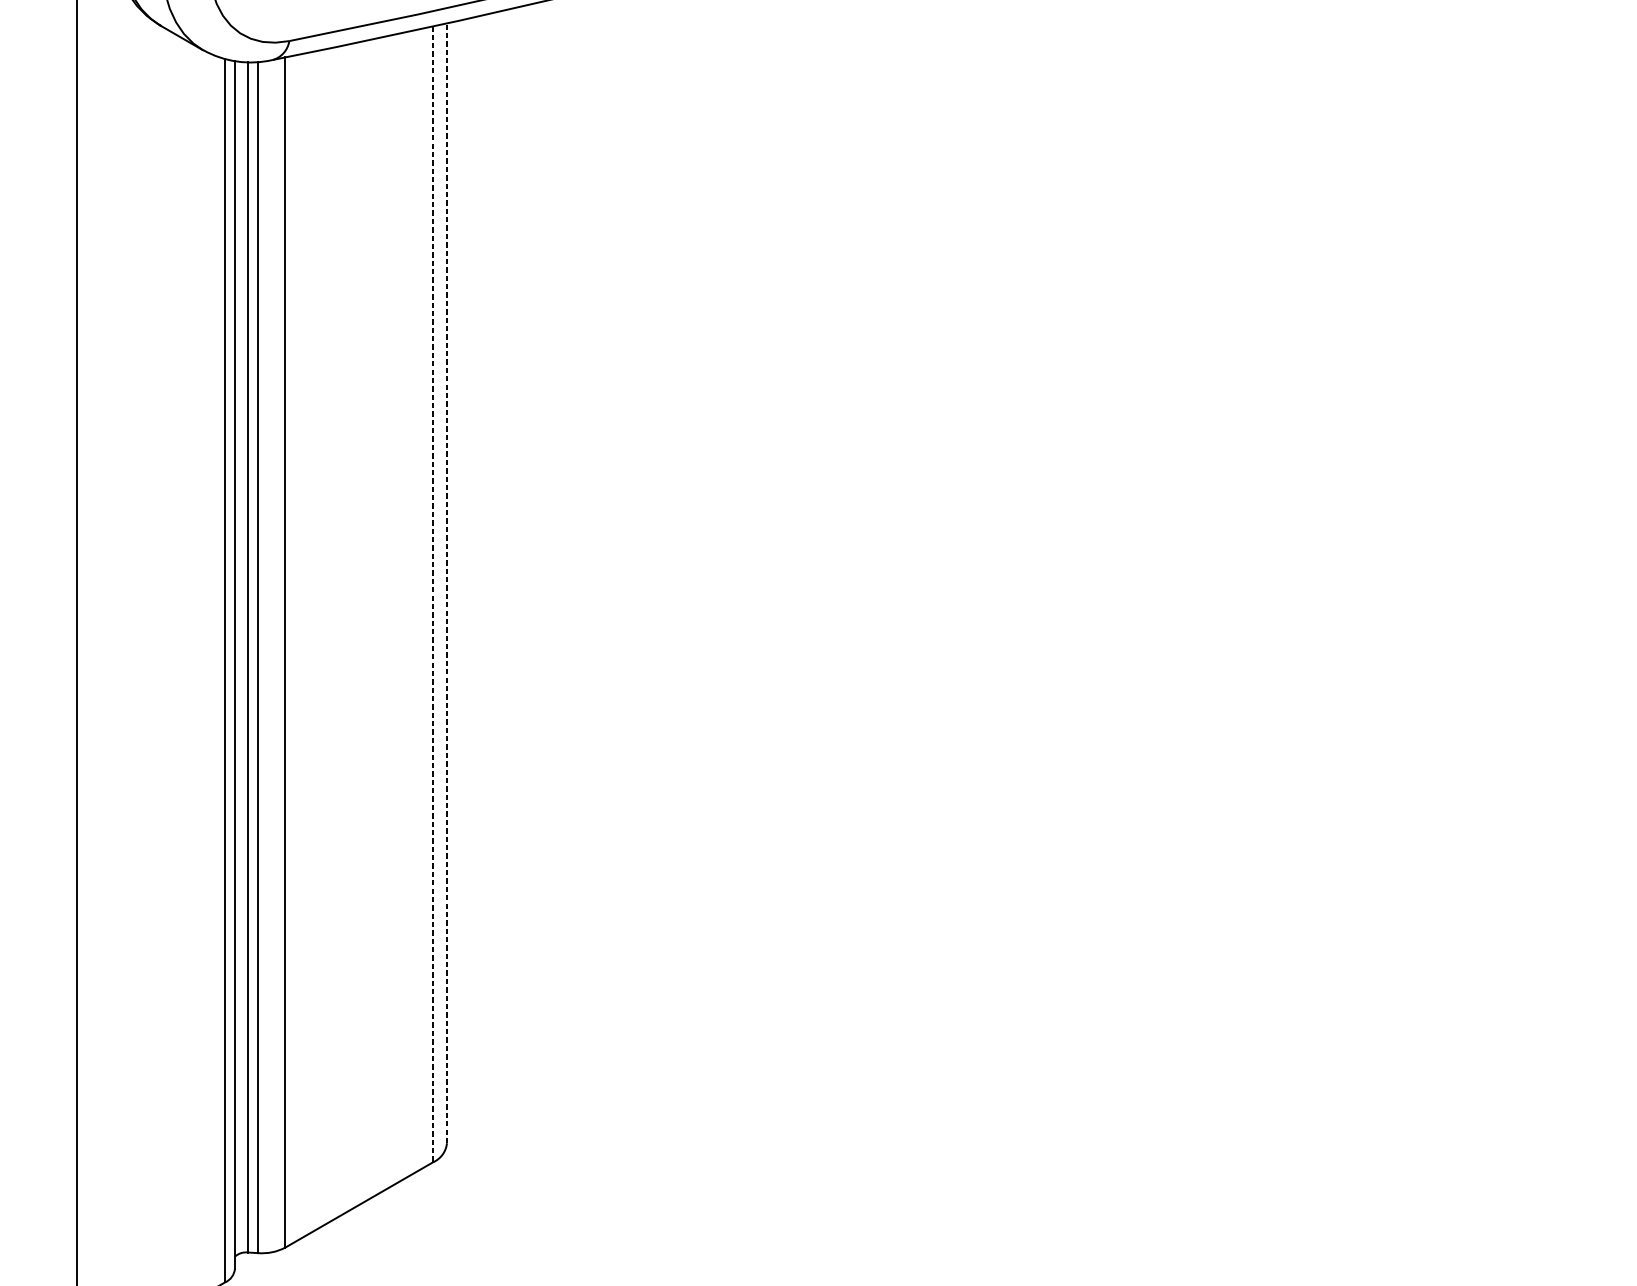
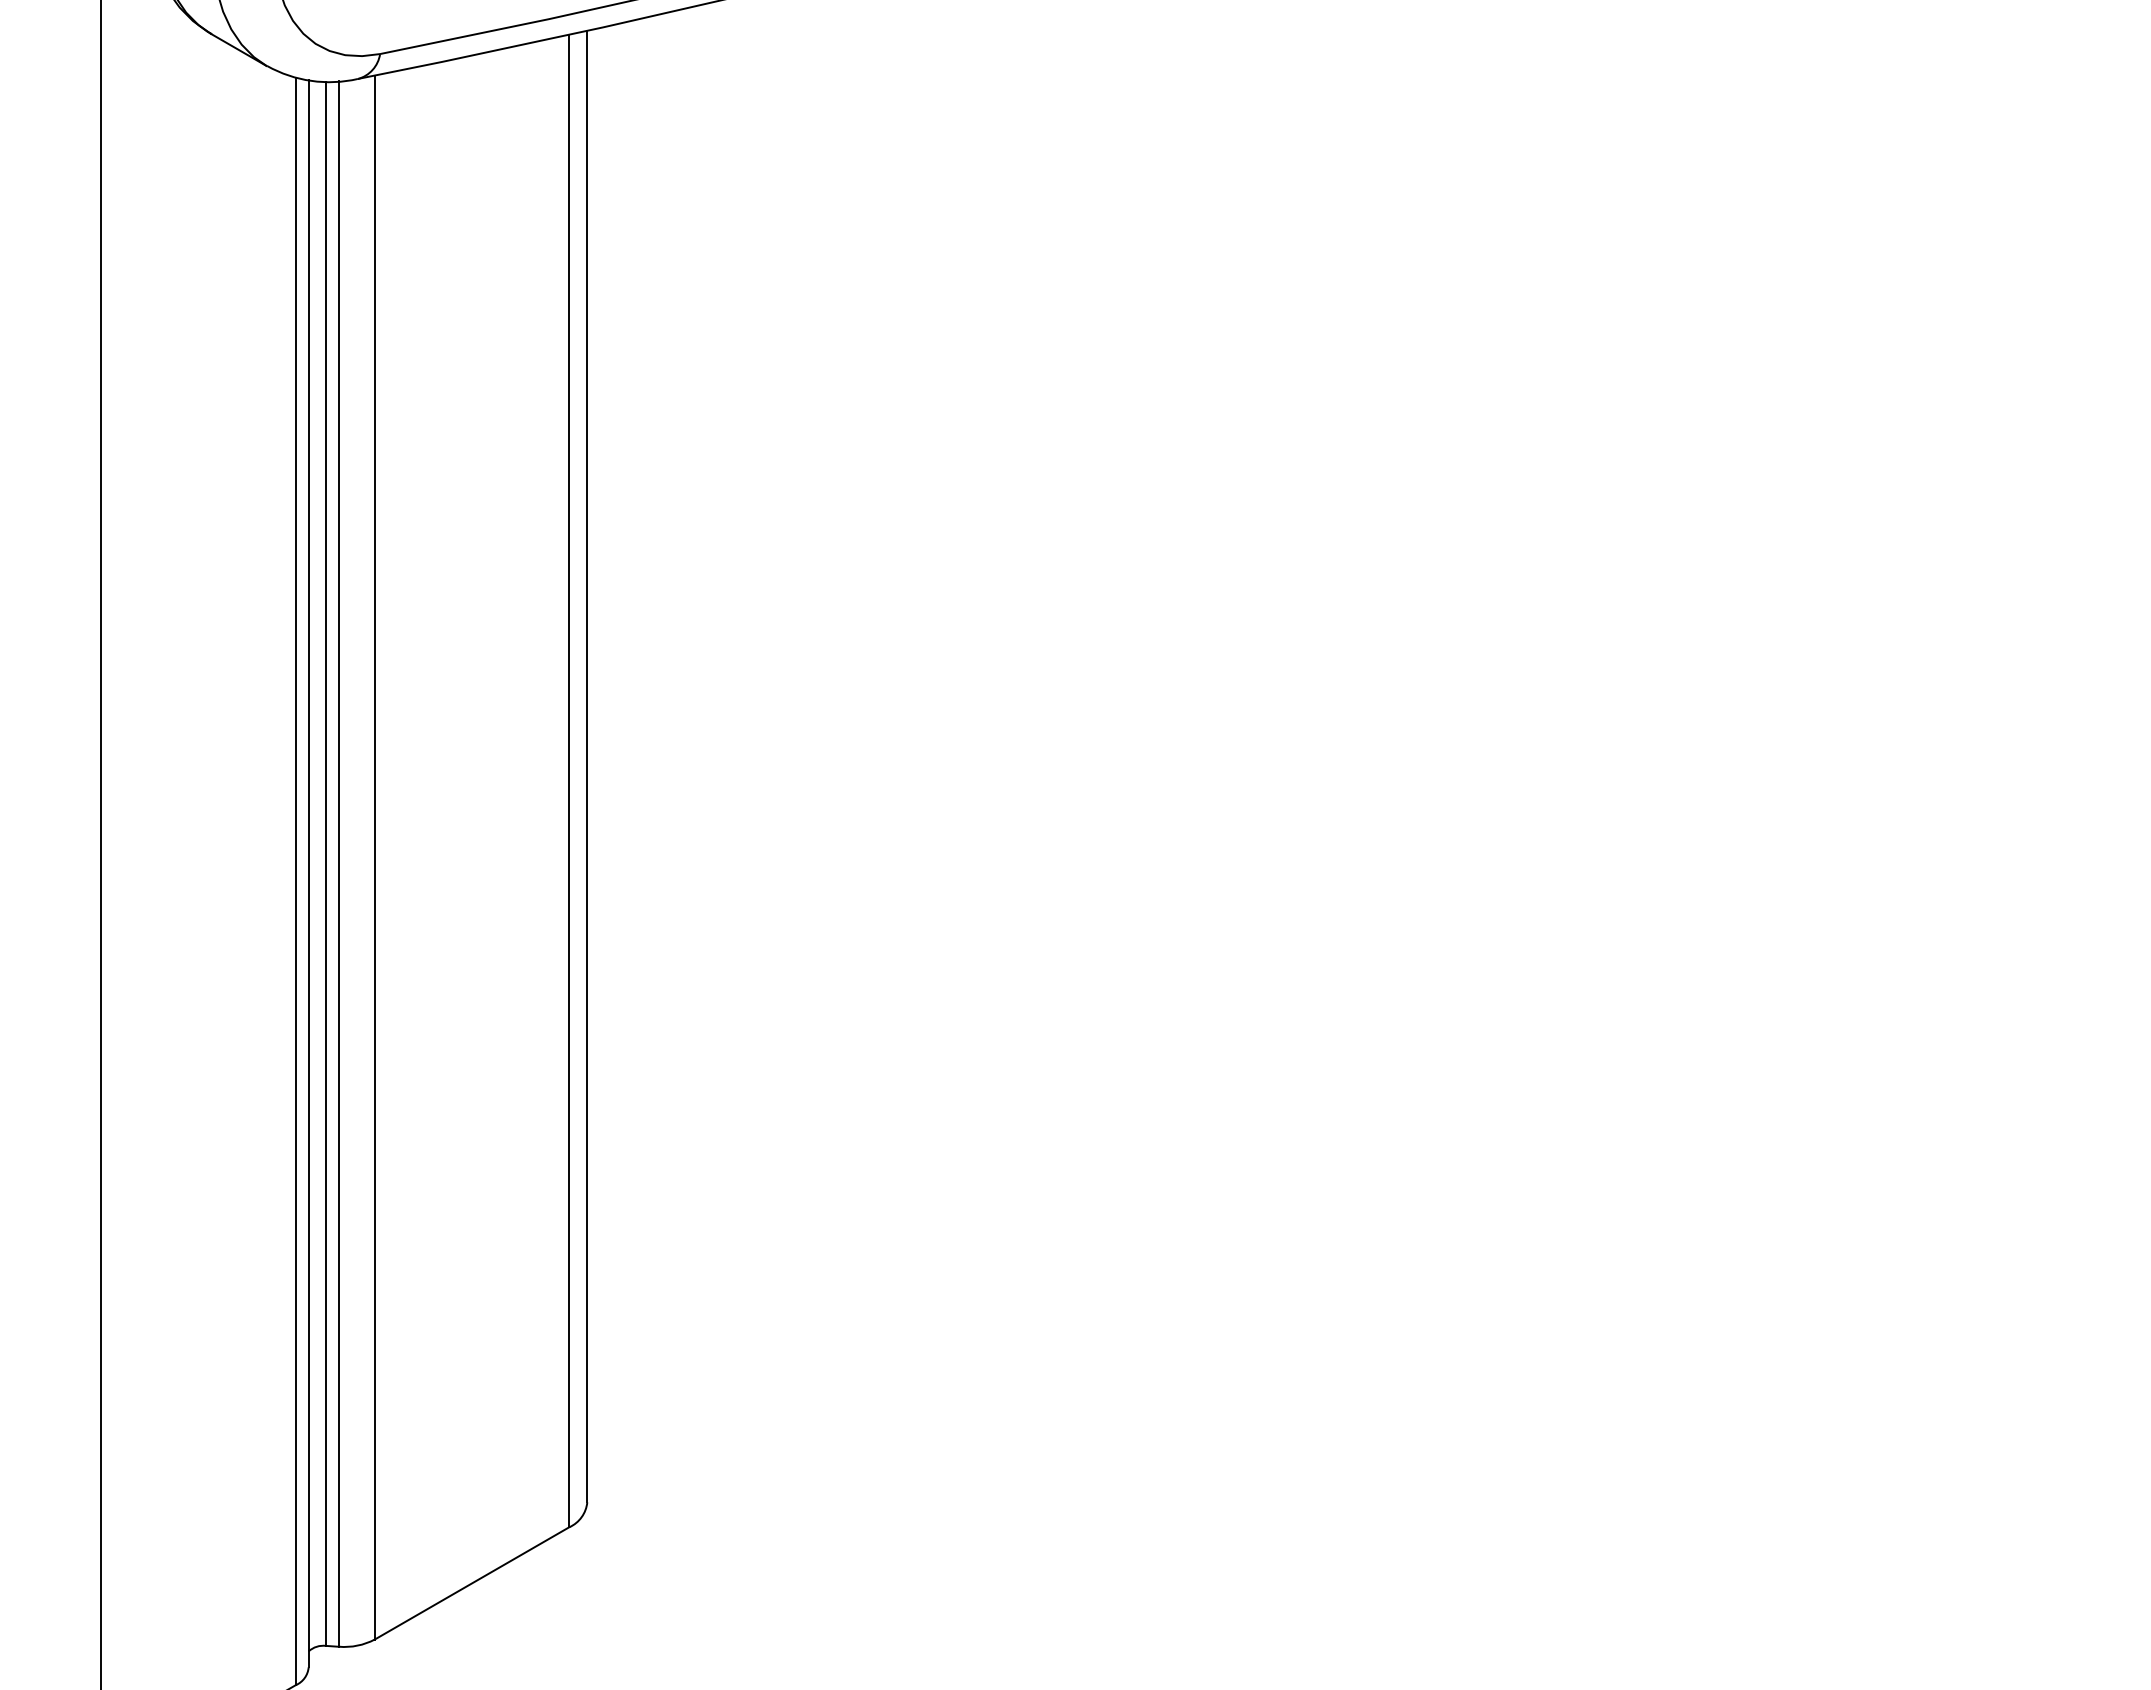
line: (447, 583) -> (587, 766), dashed -> solid
line: (433, 594) -> (569, 781), dashed -> solid

